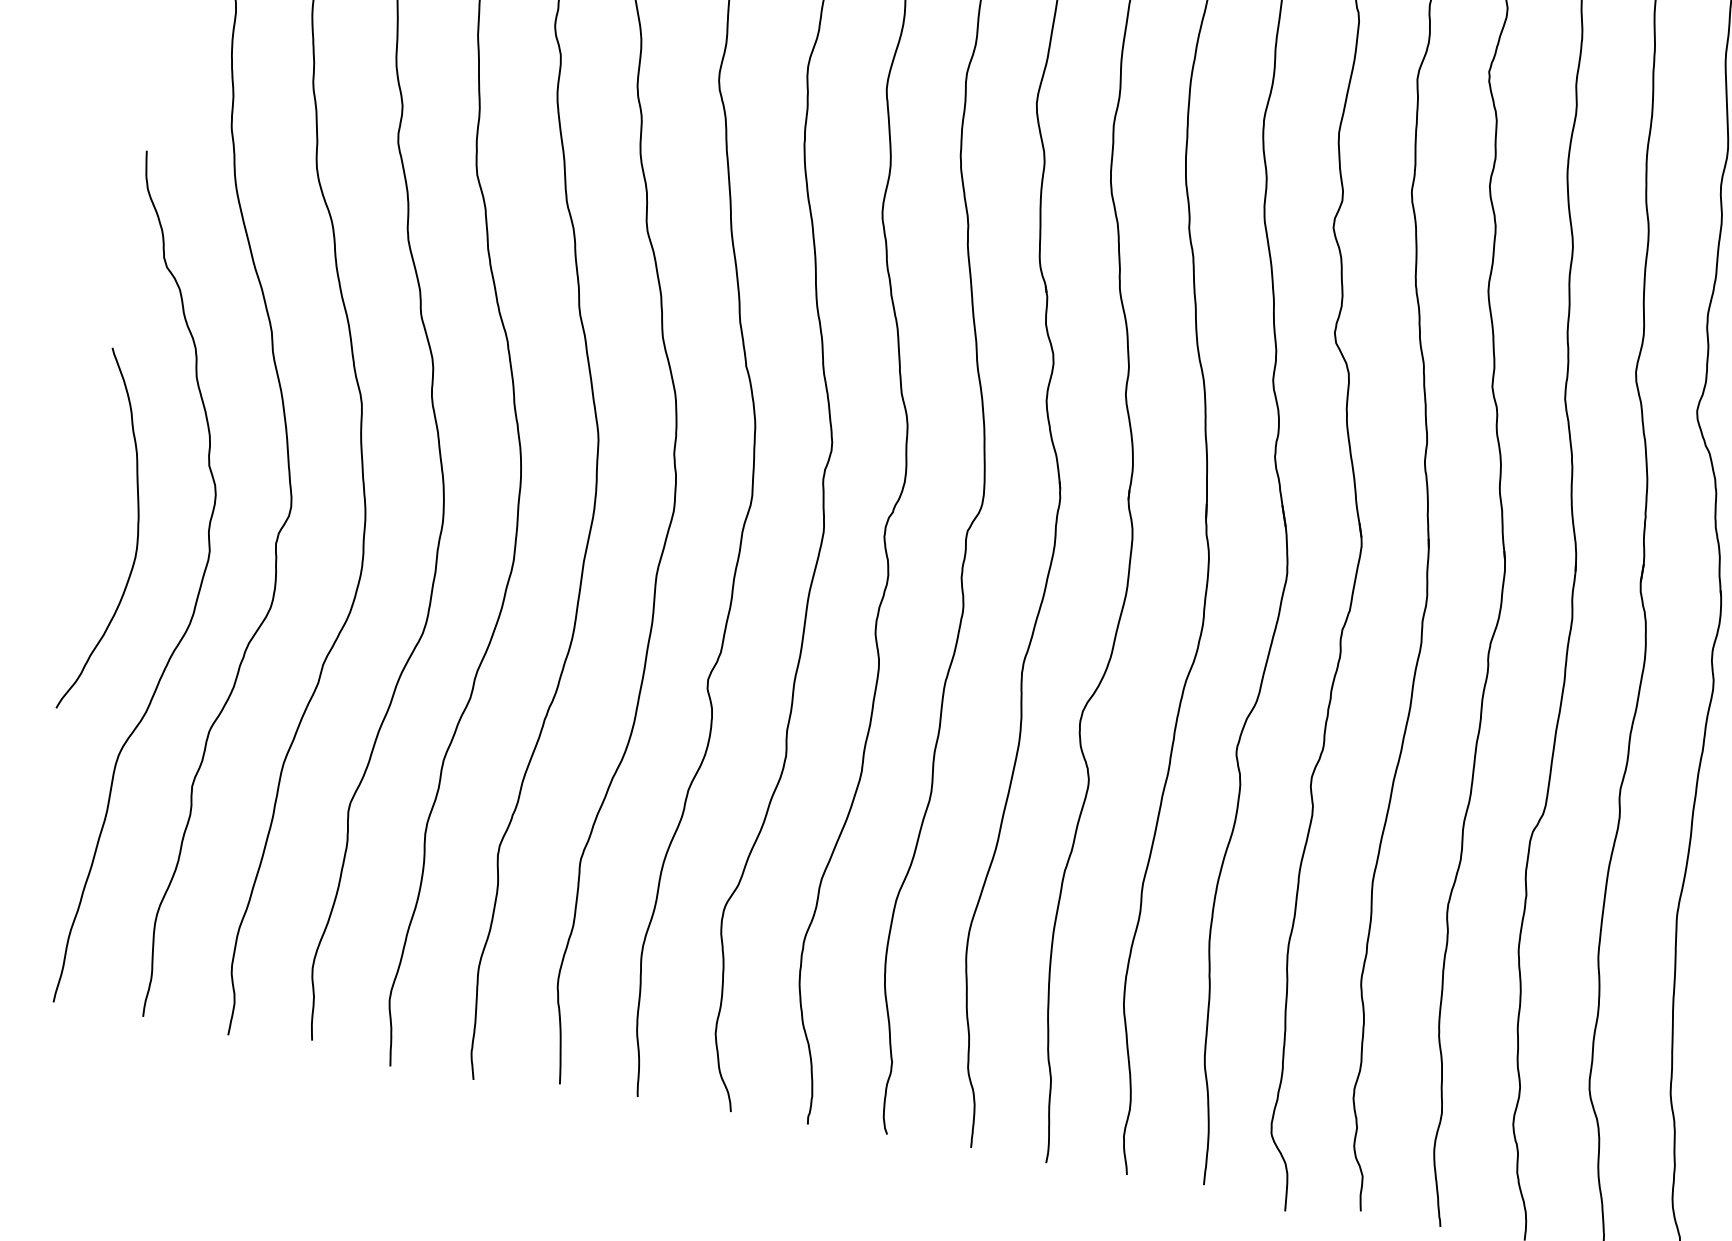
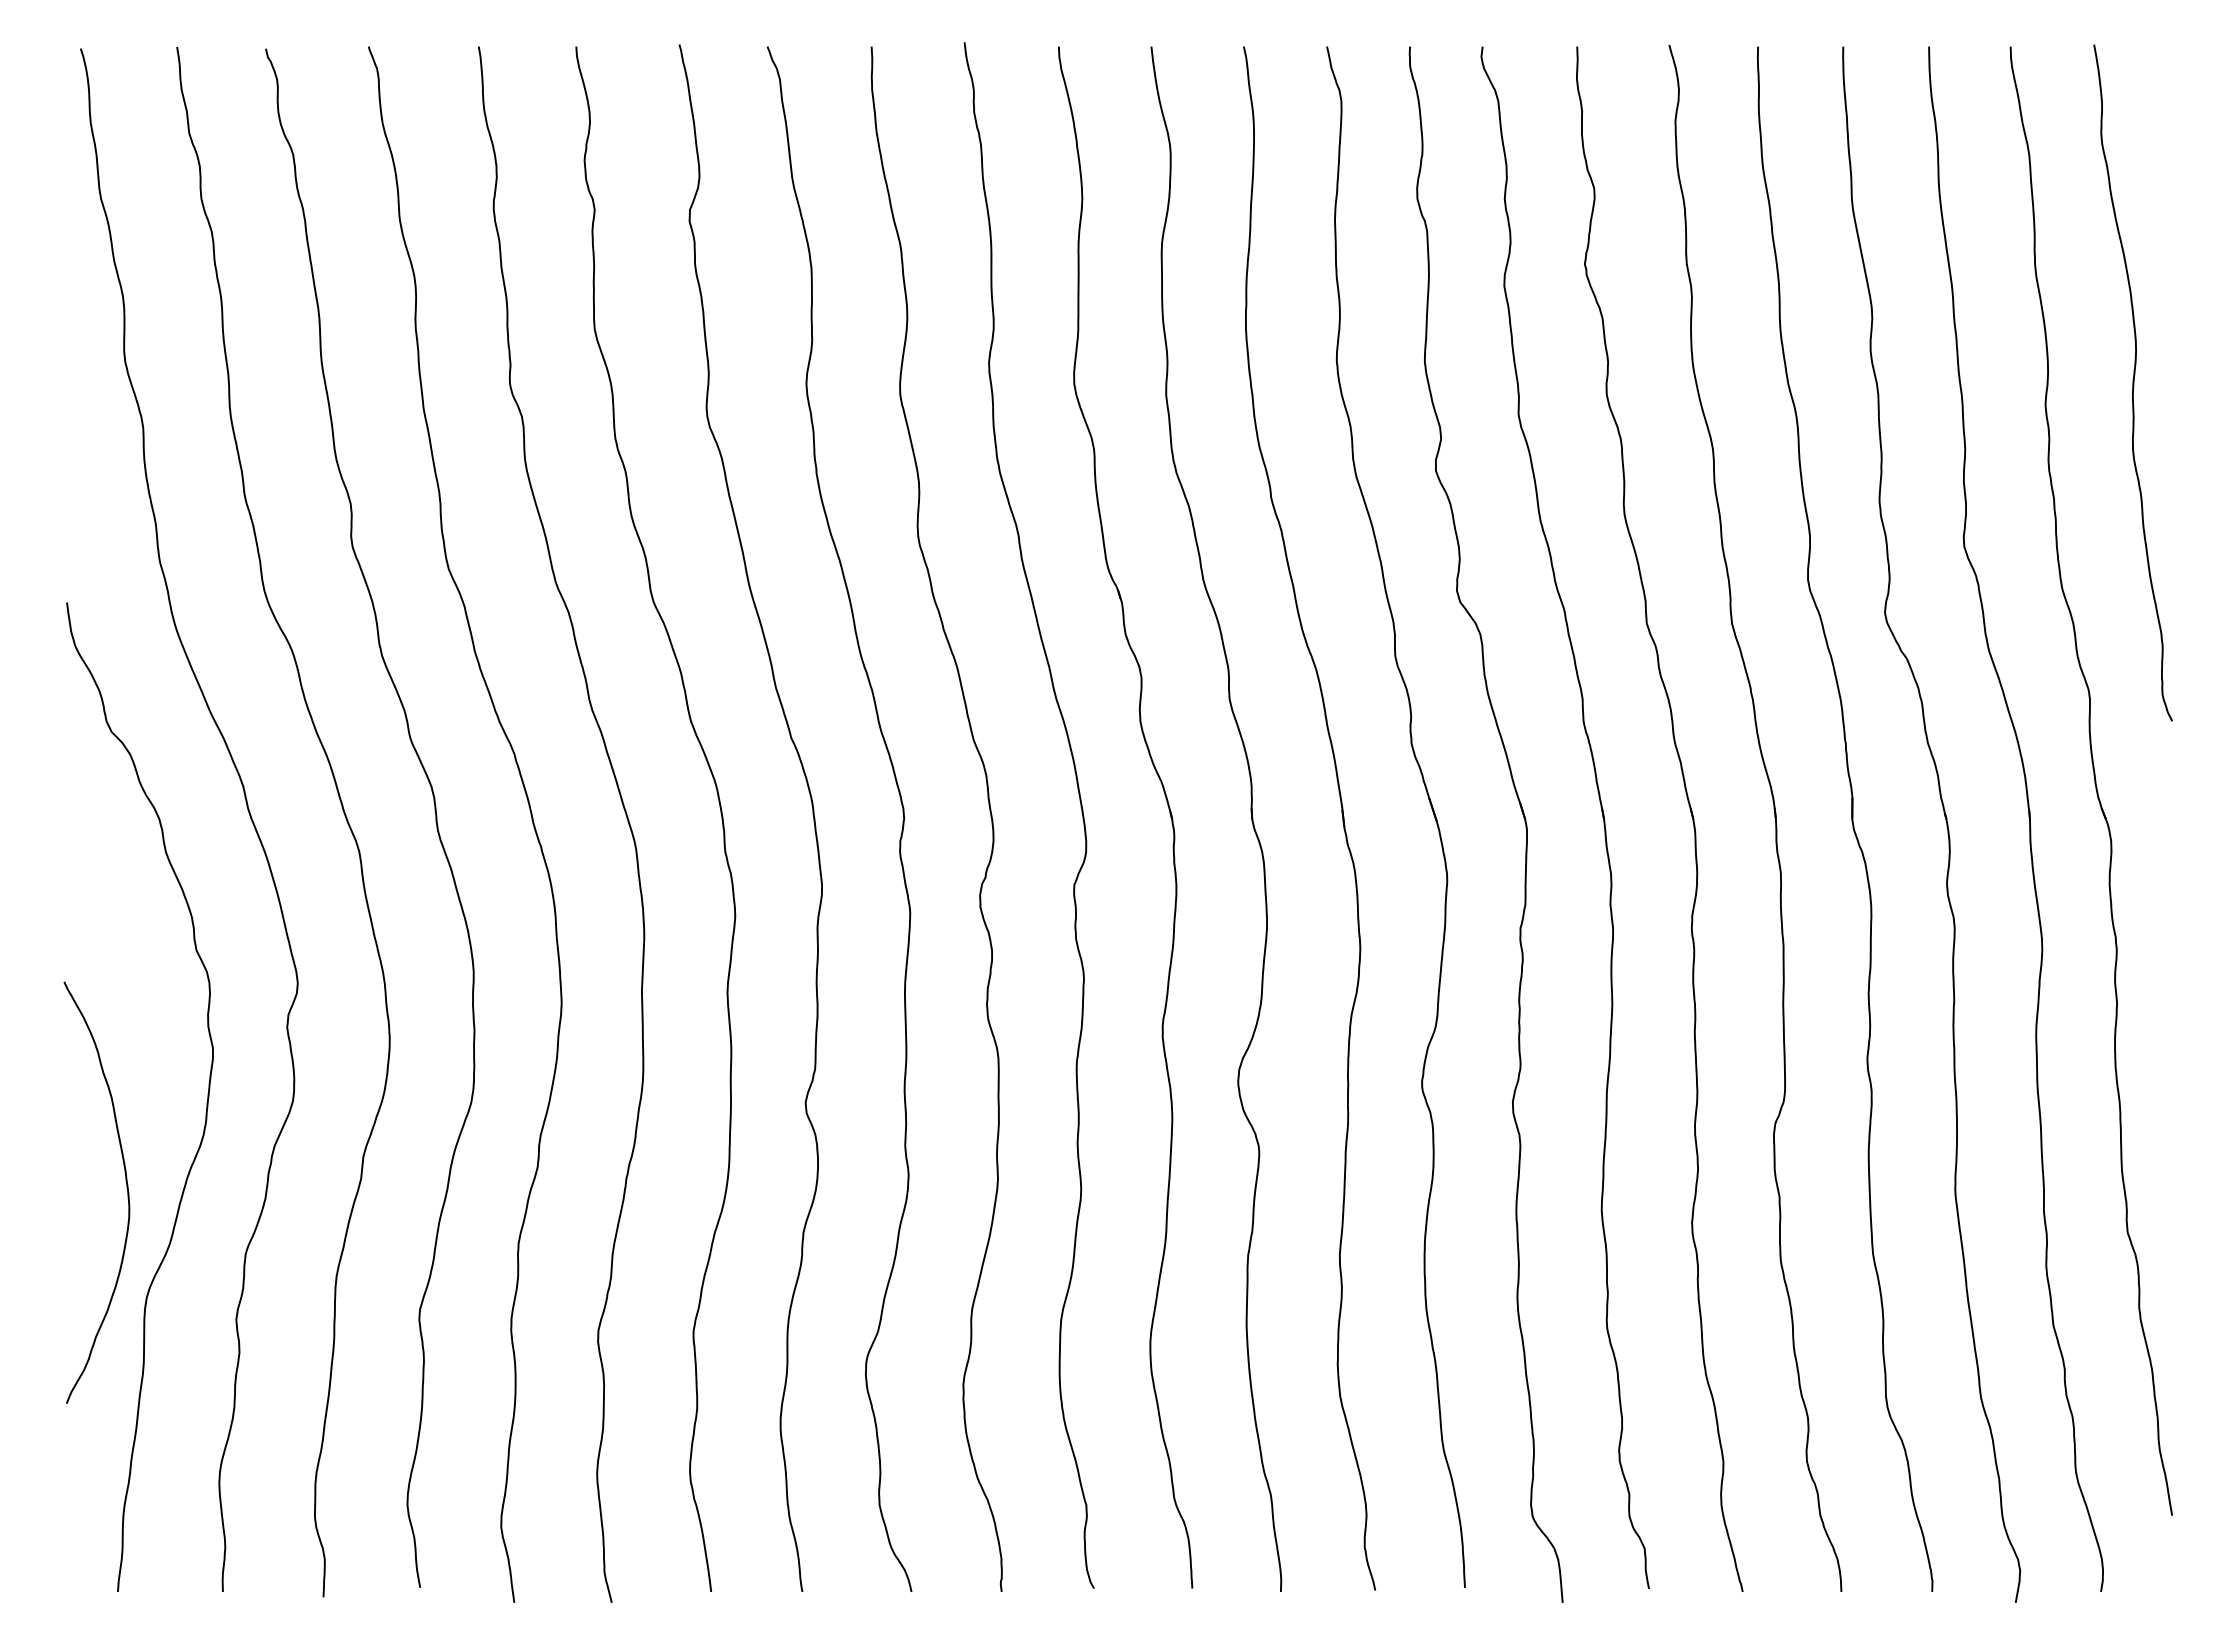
curve: (137, 532) -> (126, 1188), moved

